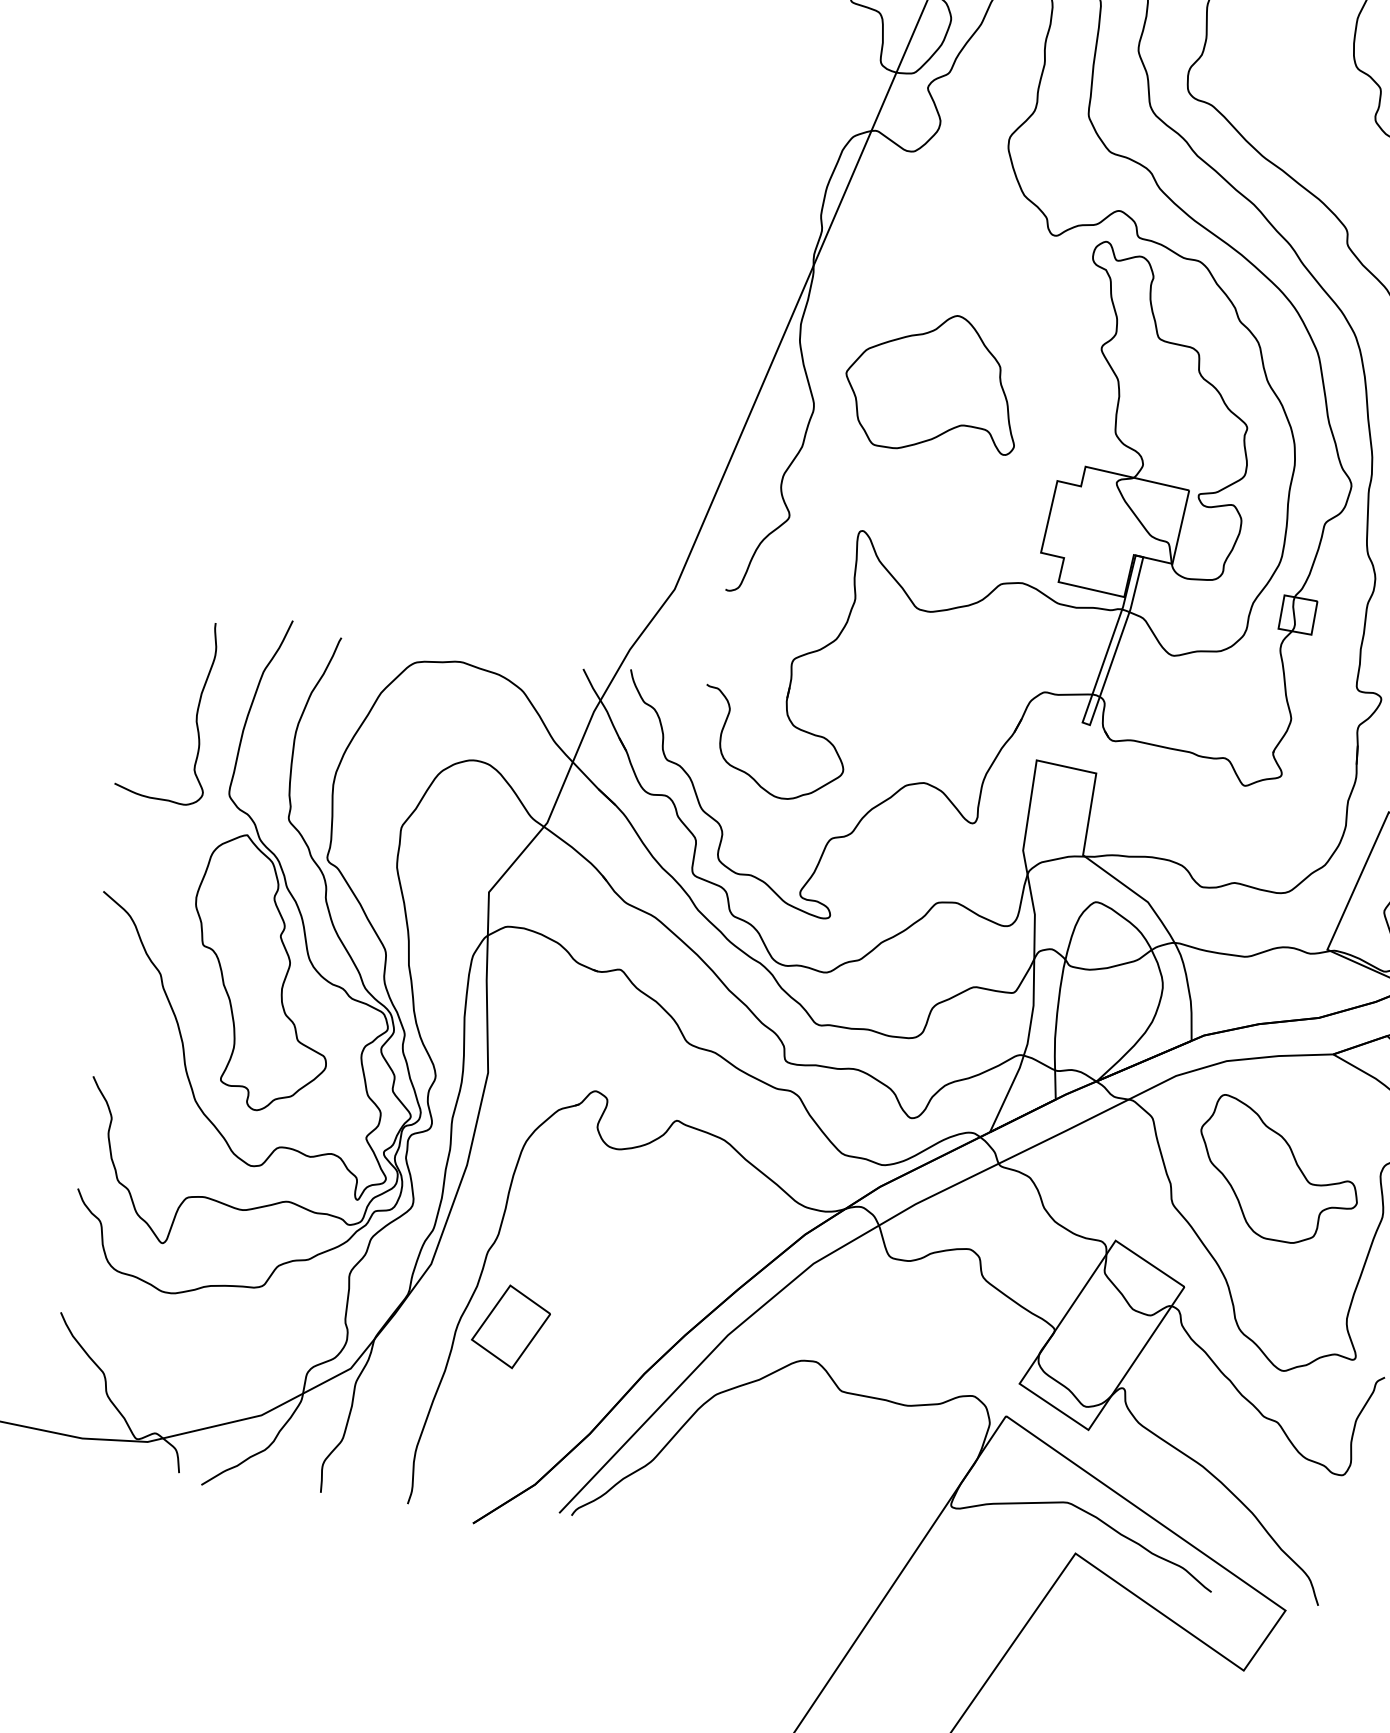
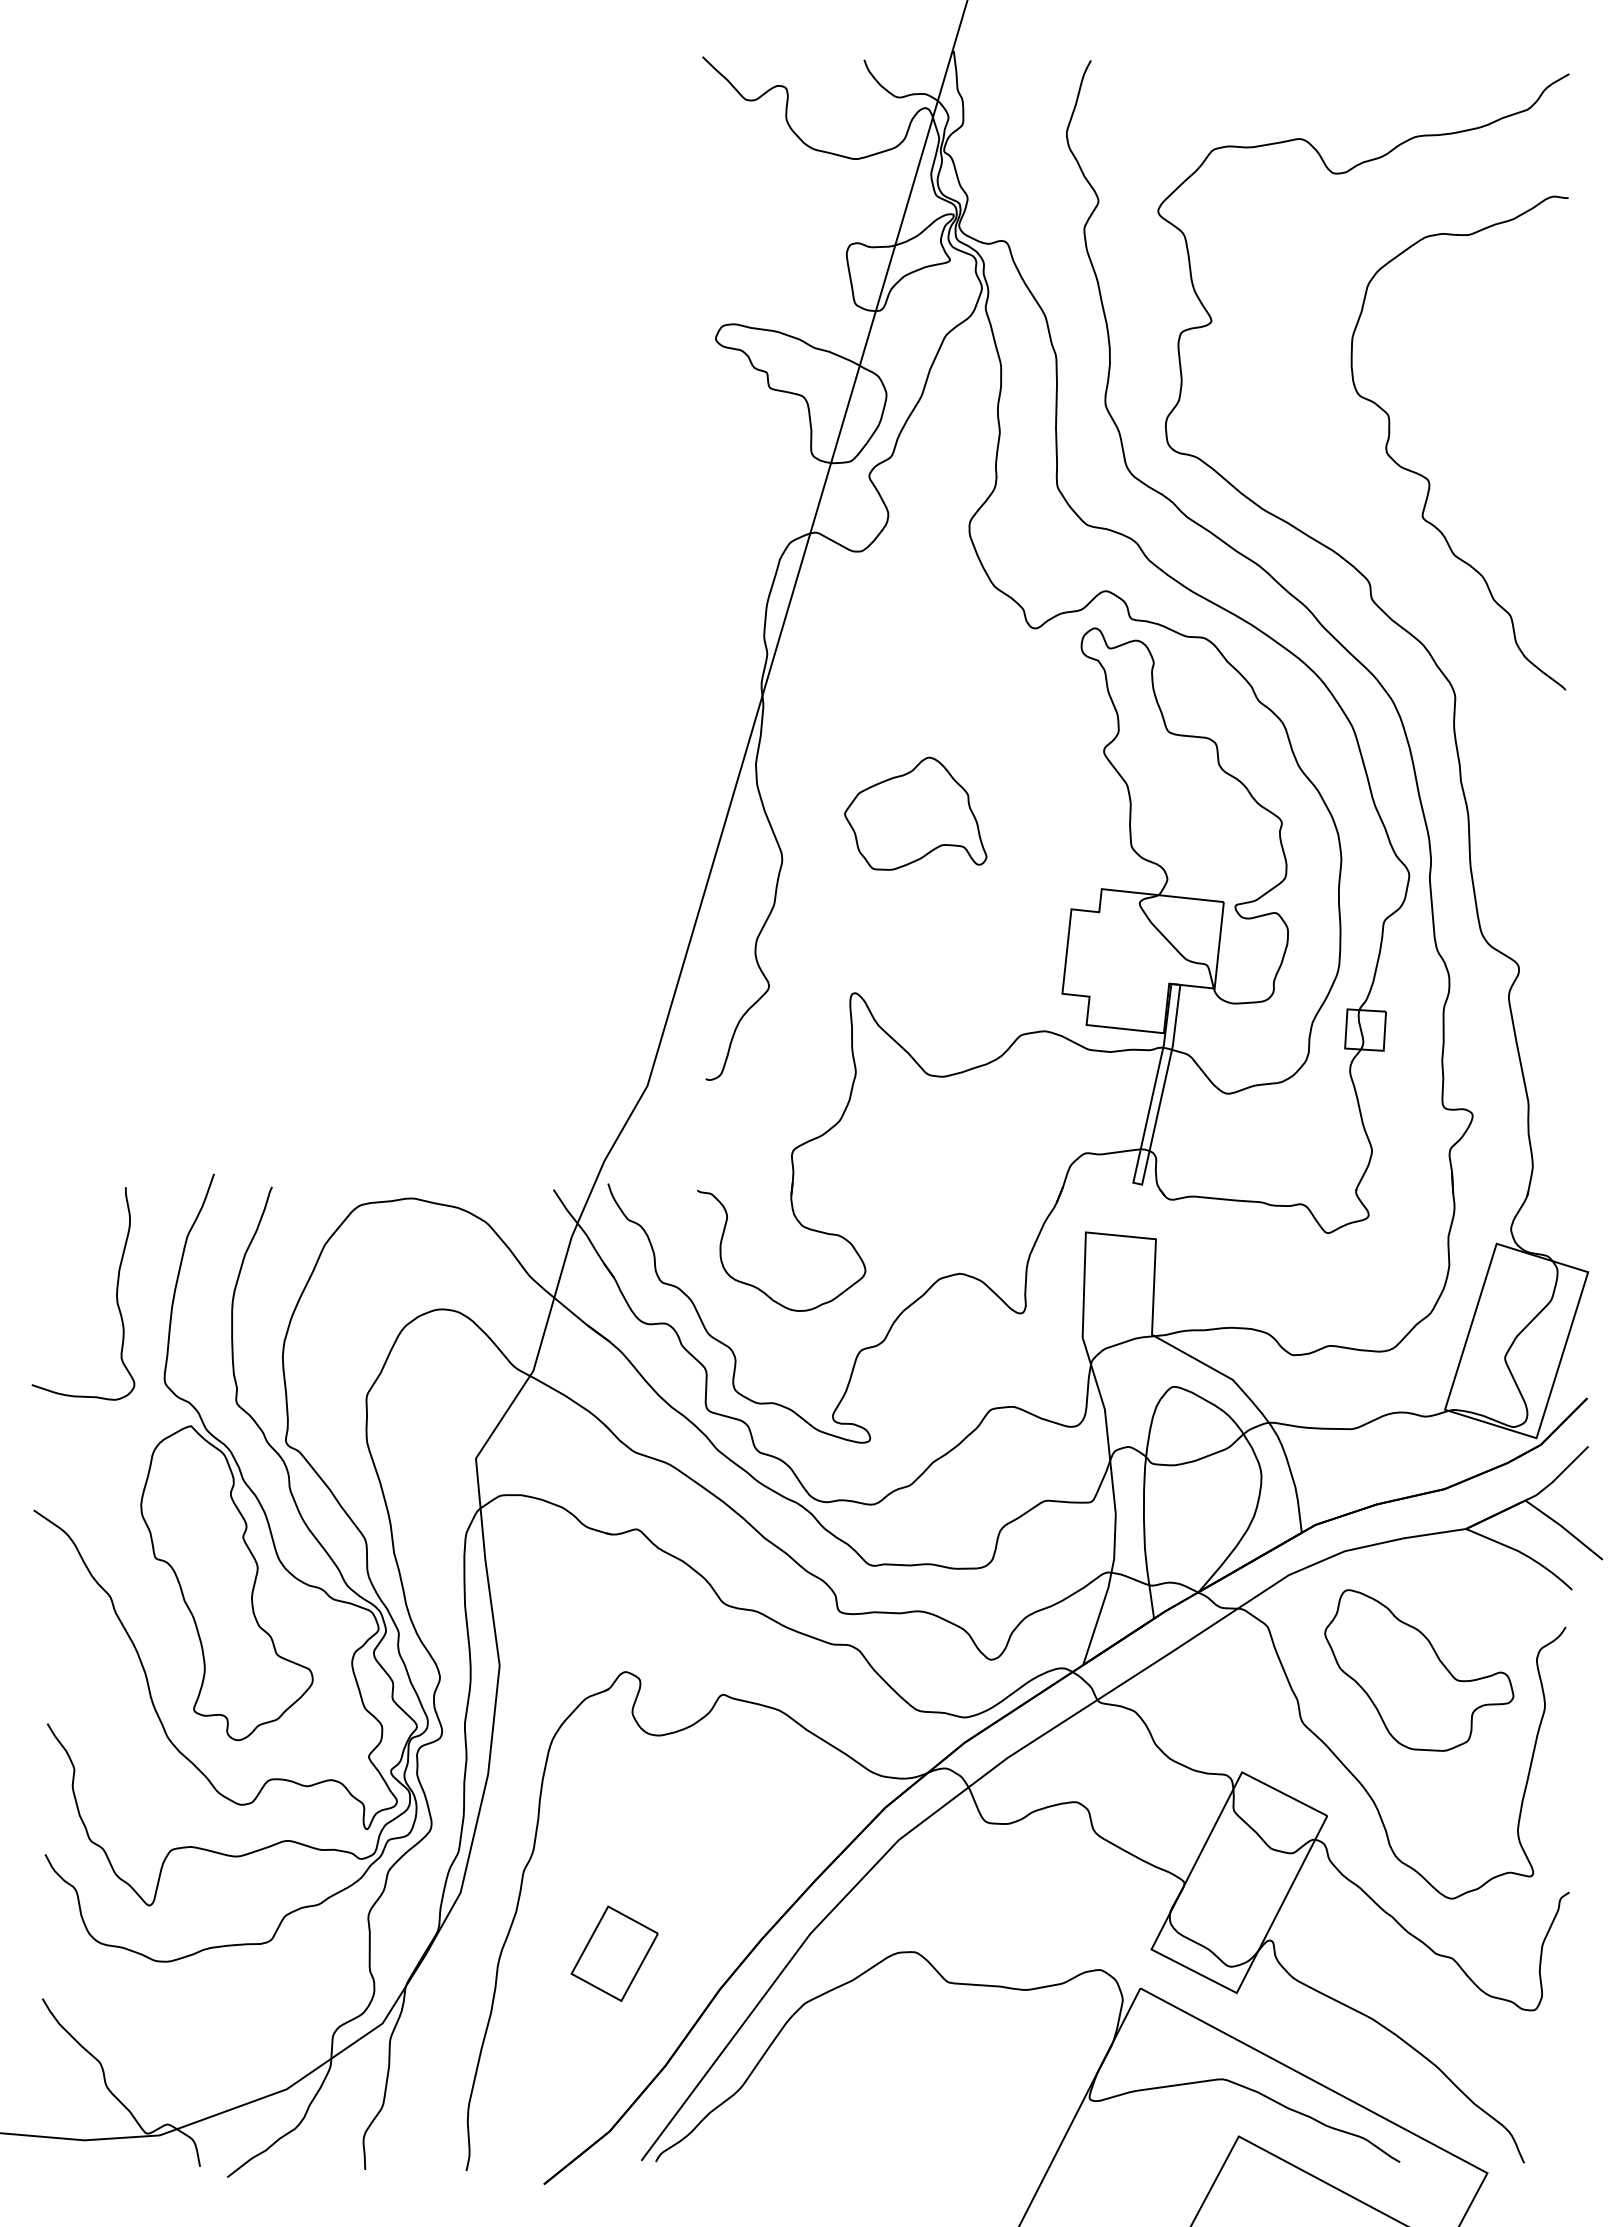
part: (933, 382) -> (915, 813), size x0.7
part: (510, 1326) -> (614, 1953), moved

